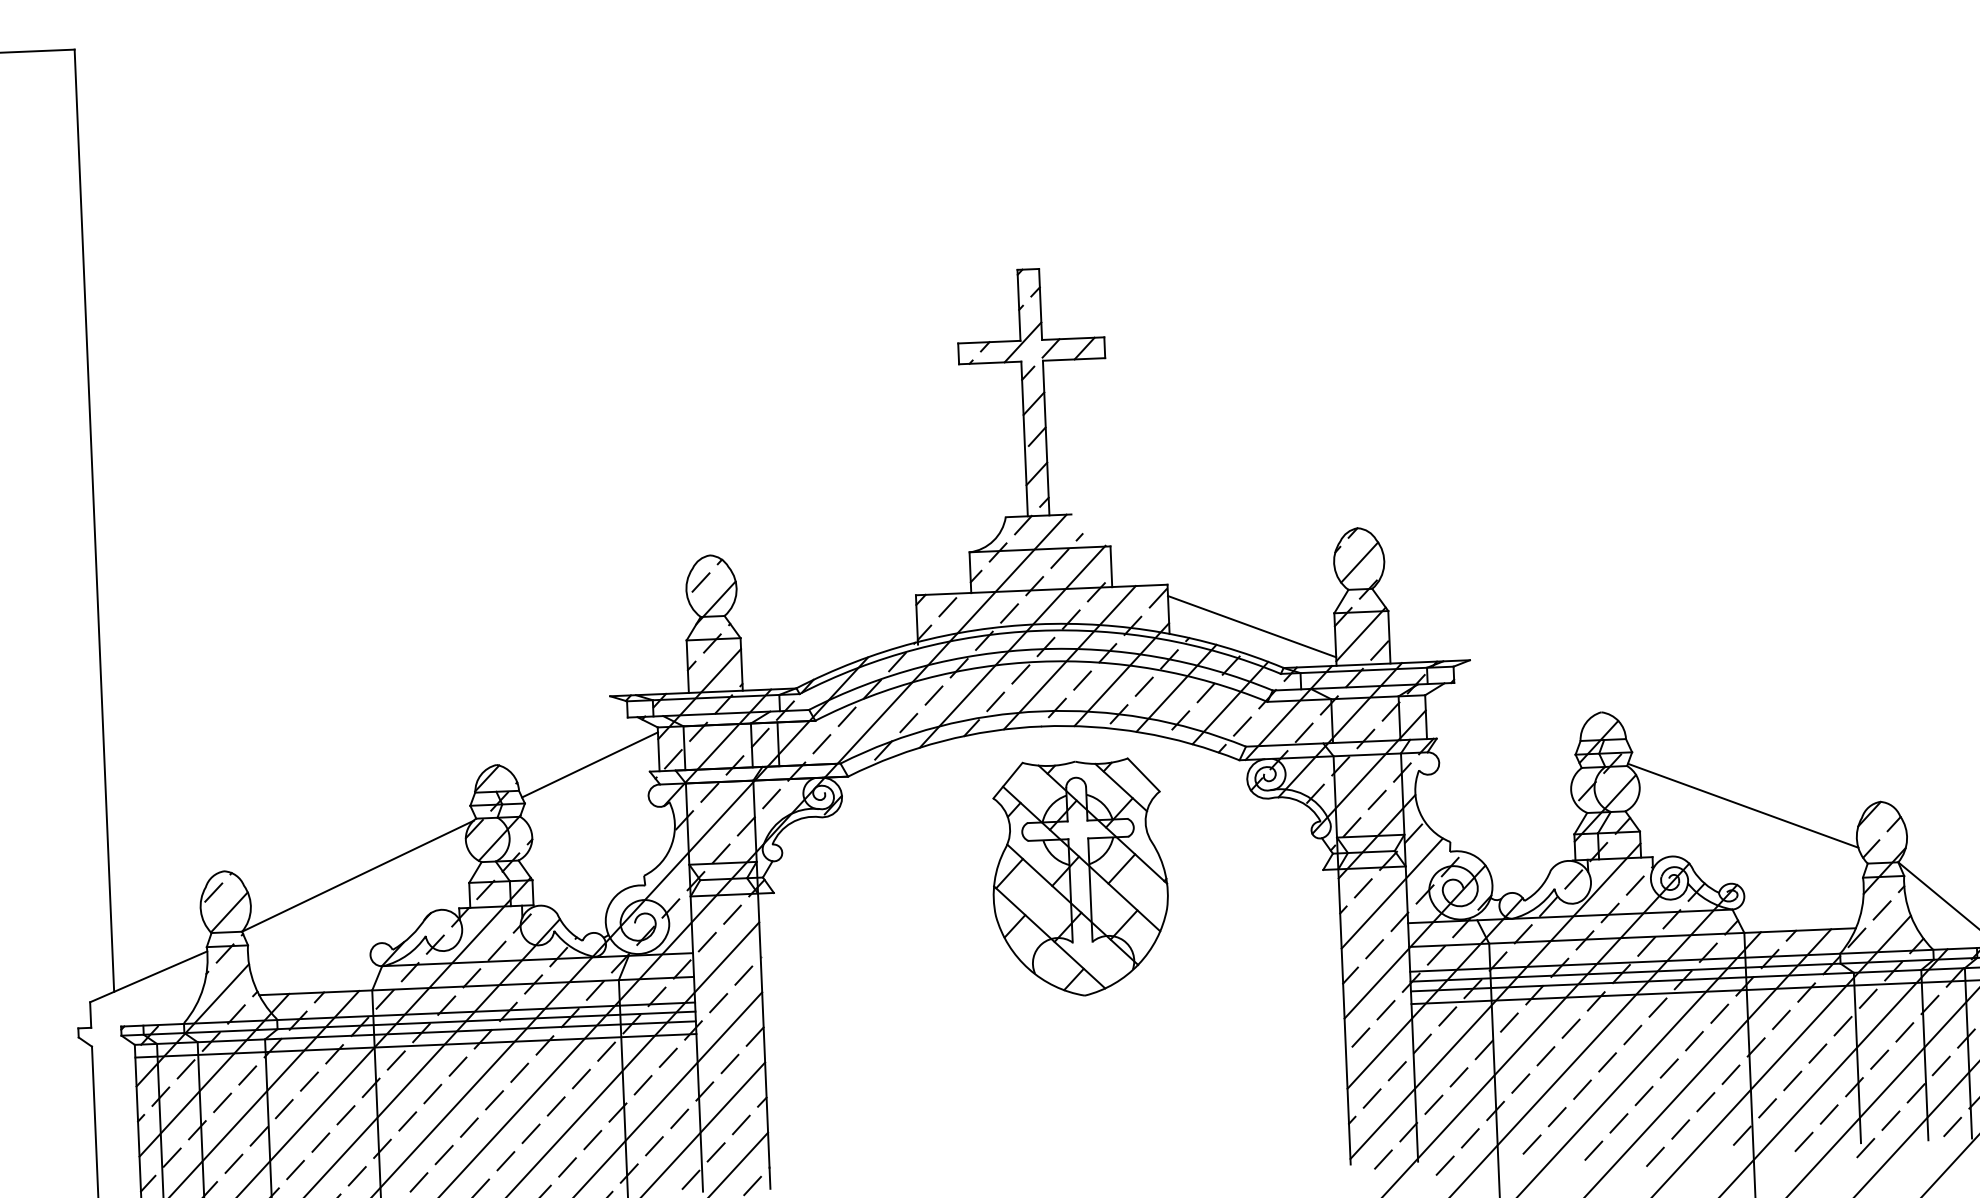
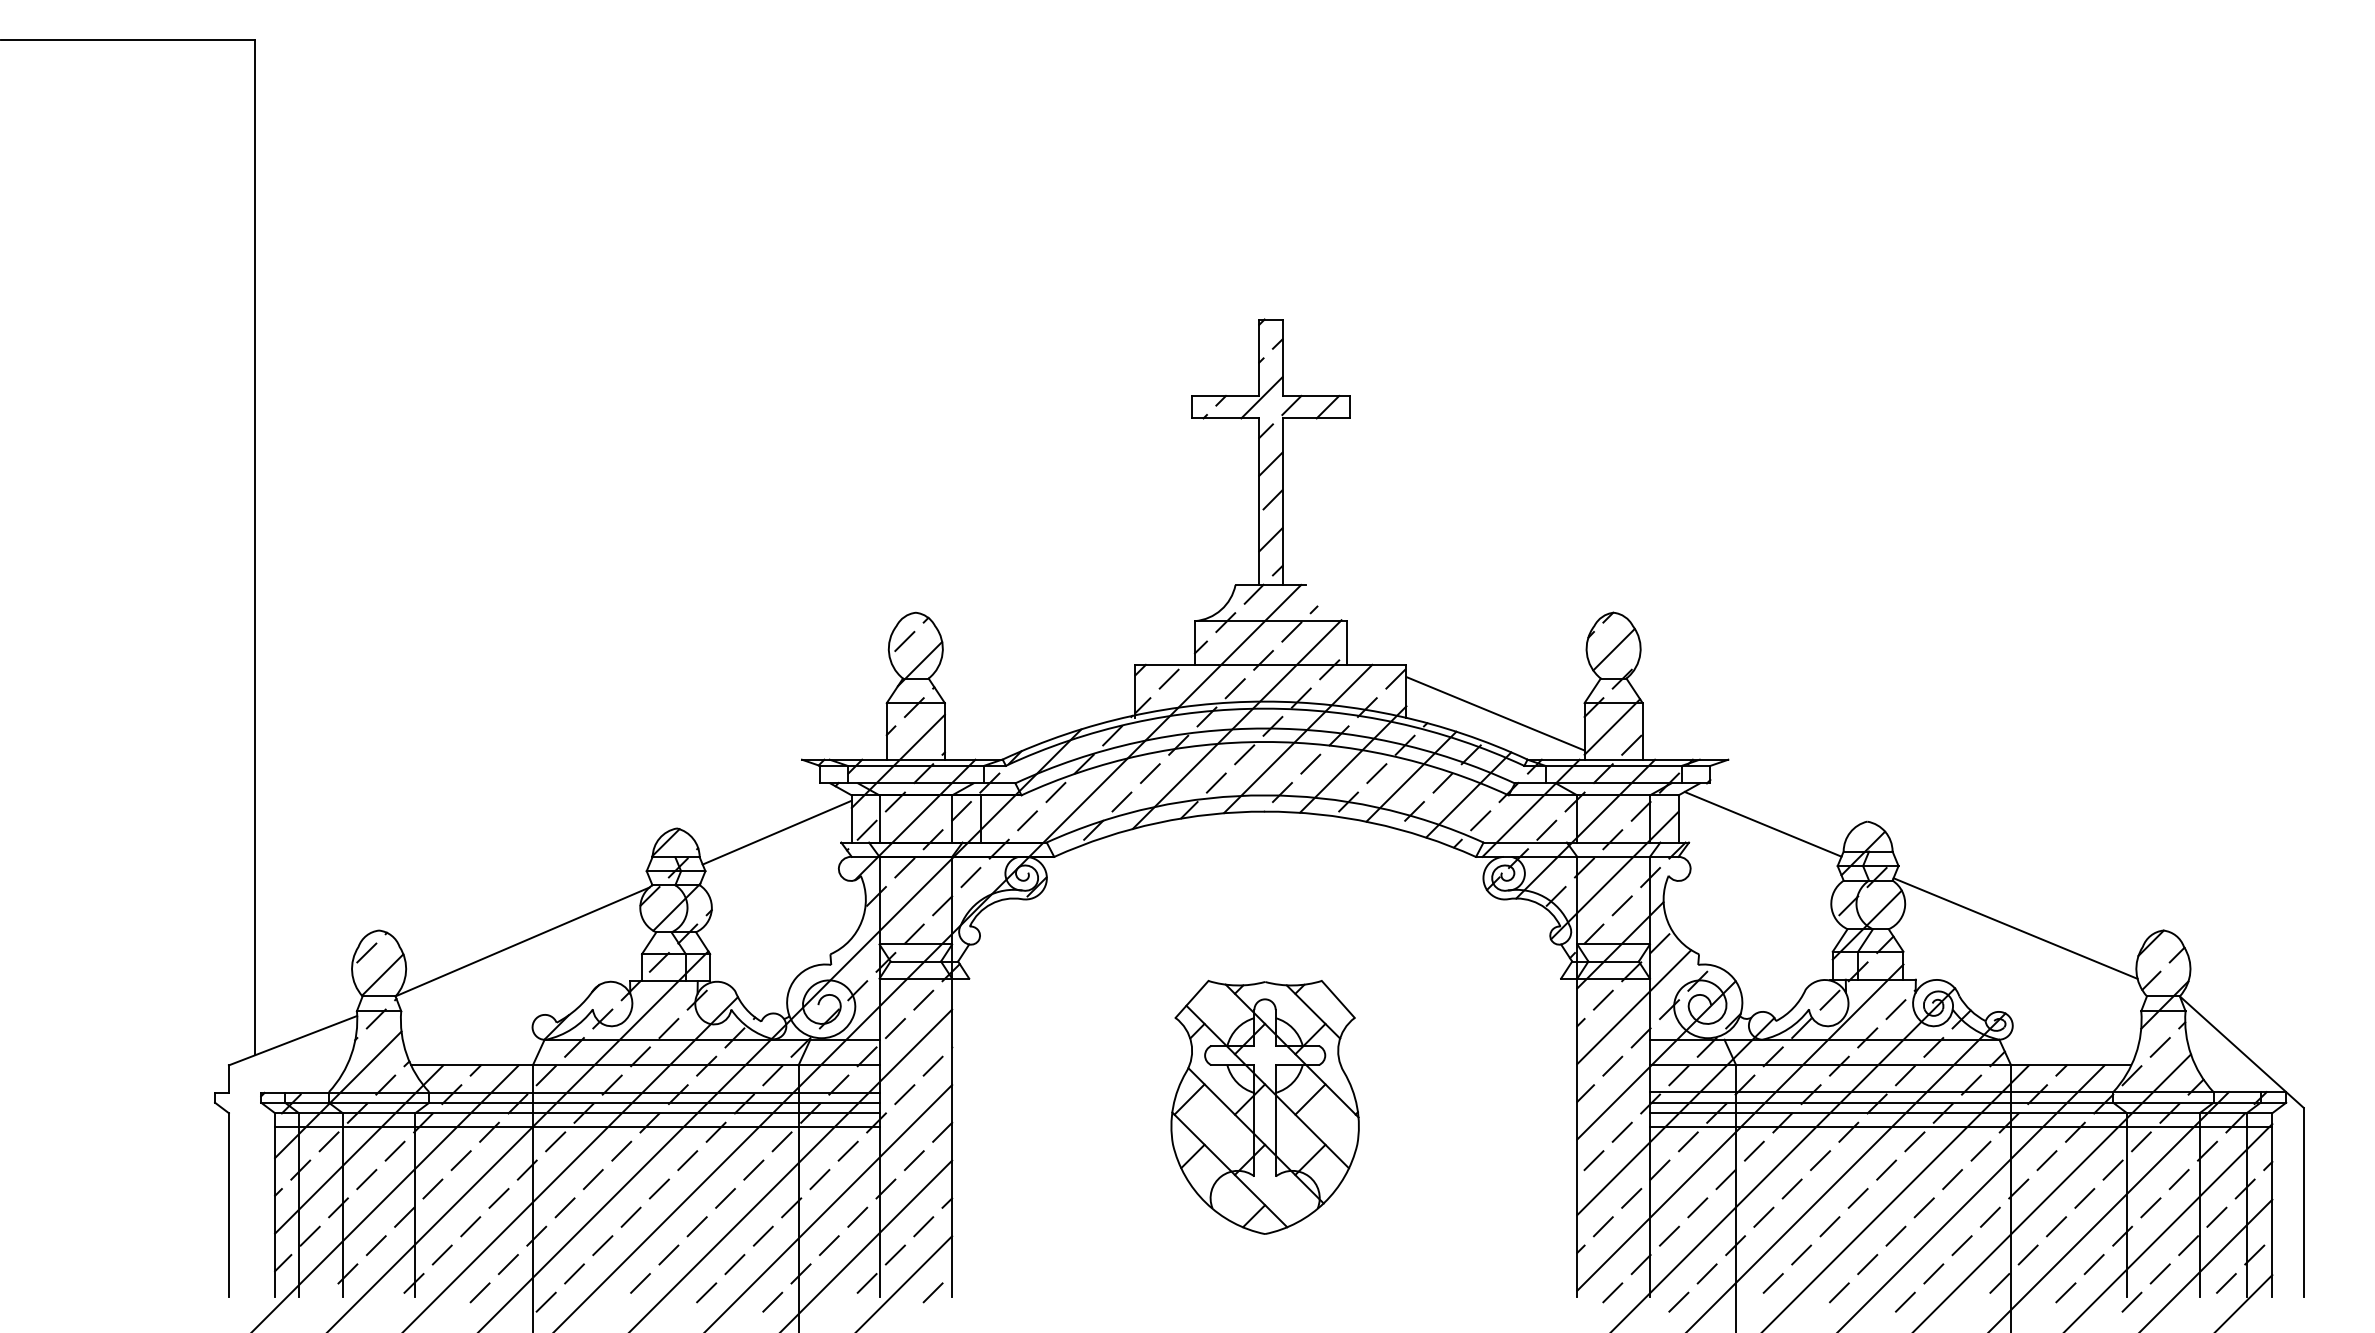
line: (1504, 718) -> (1762, 823), added
part: (1079, 877) -> (1264, 1106), moved

